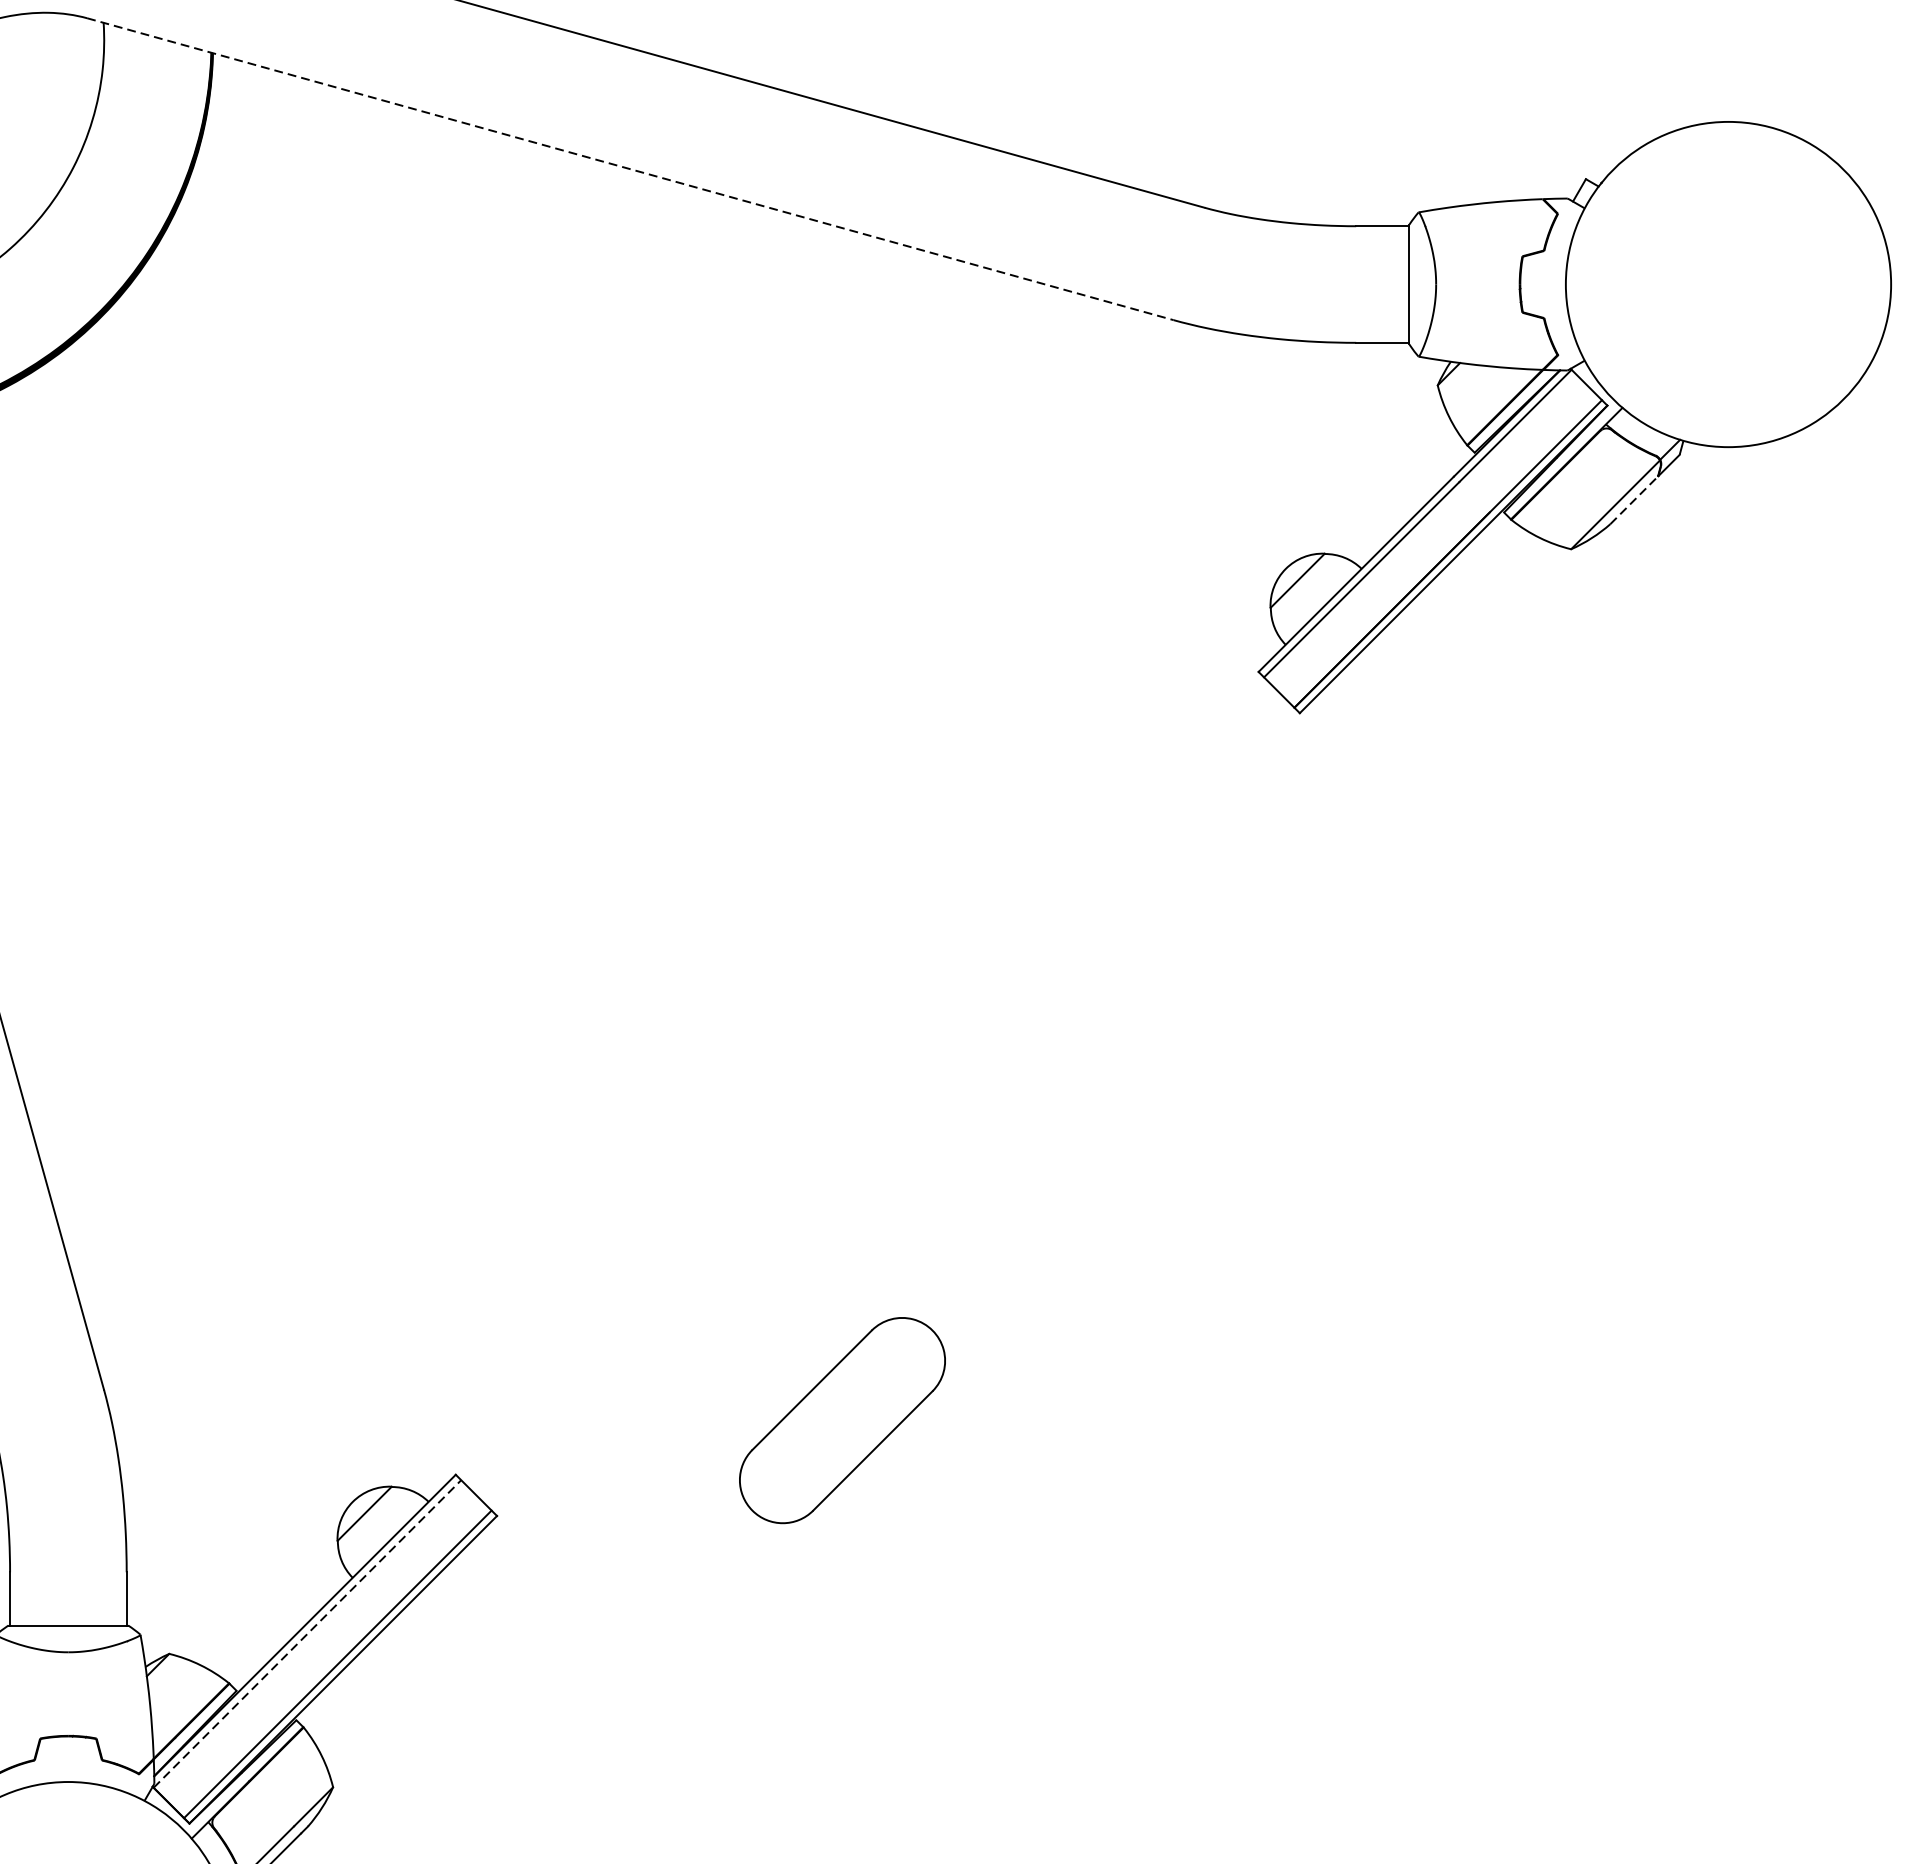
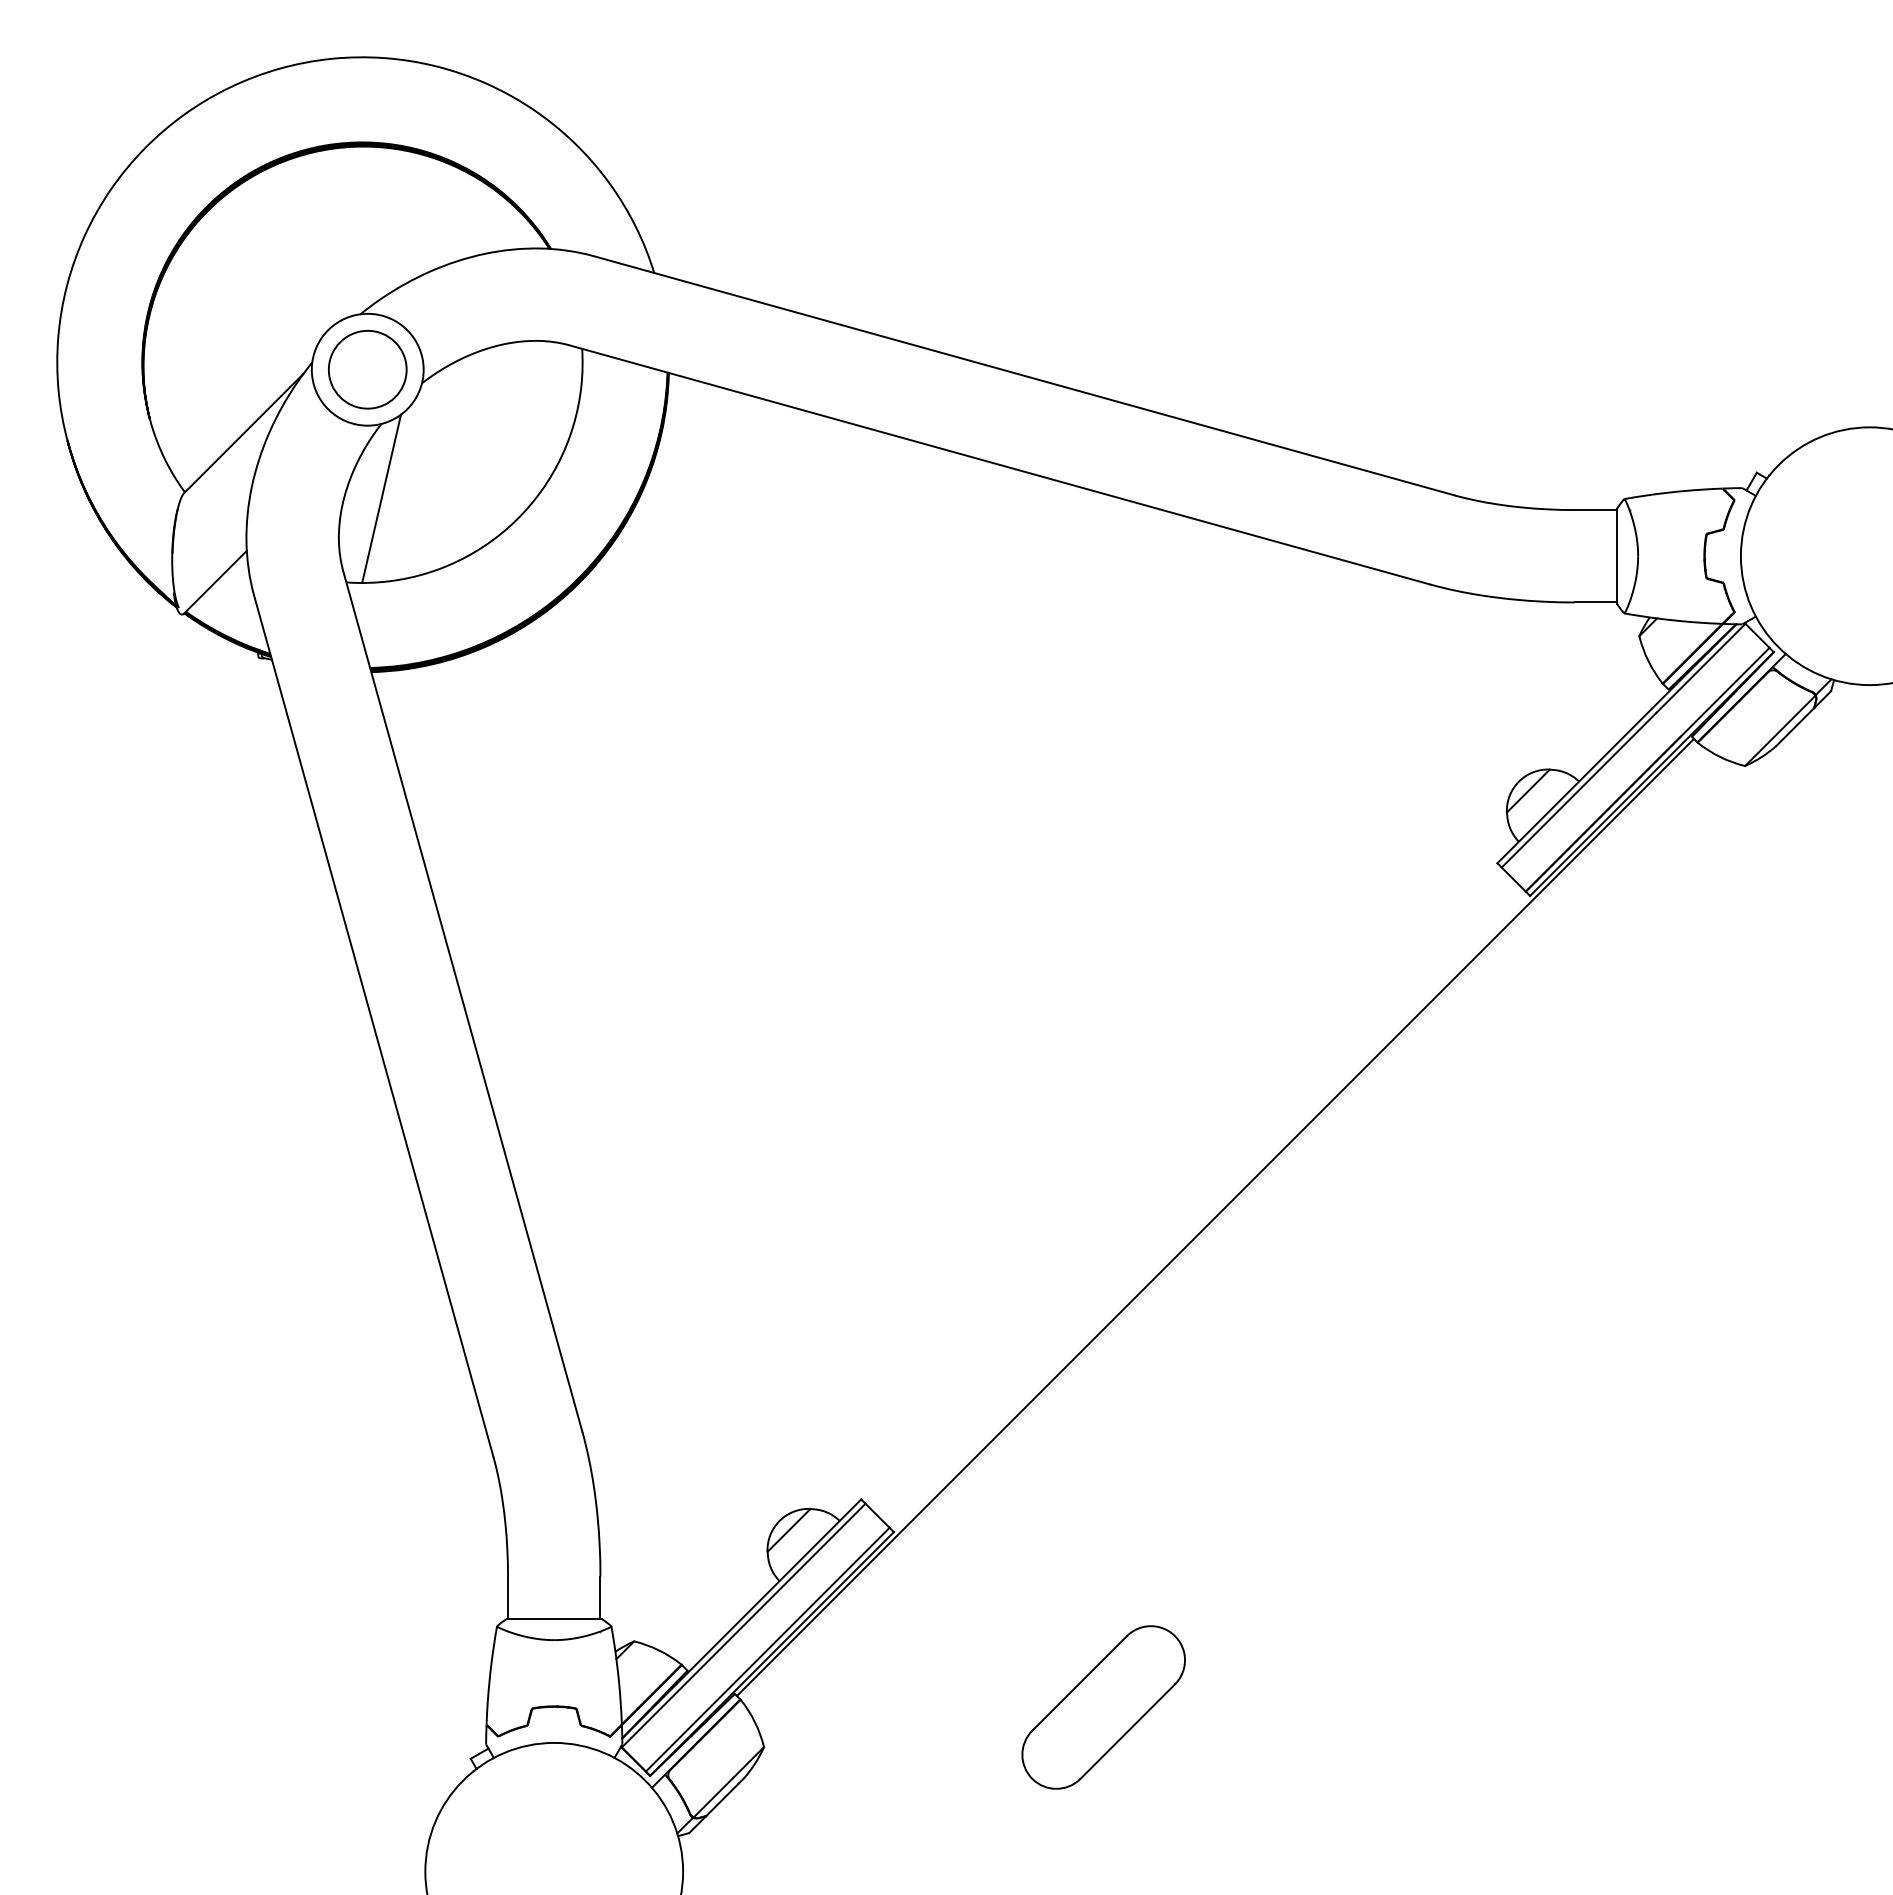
line: (630, 168) -> (999, 464), dashed -> solid
line: (1634, 500) -> (1795, 727), dashed -> solid
line: (901, 1117) -> (1214, 1216), added
part: (842, 1420) -> (1103, 1707), moved
line: (308, 1633) -> (744, 1625), dashed -> solid

